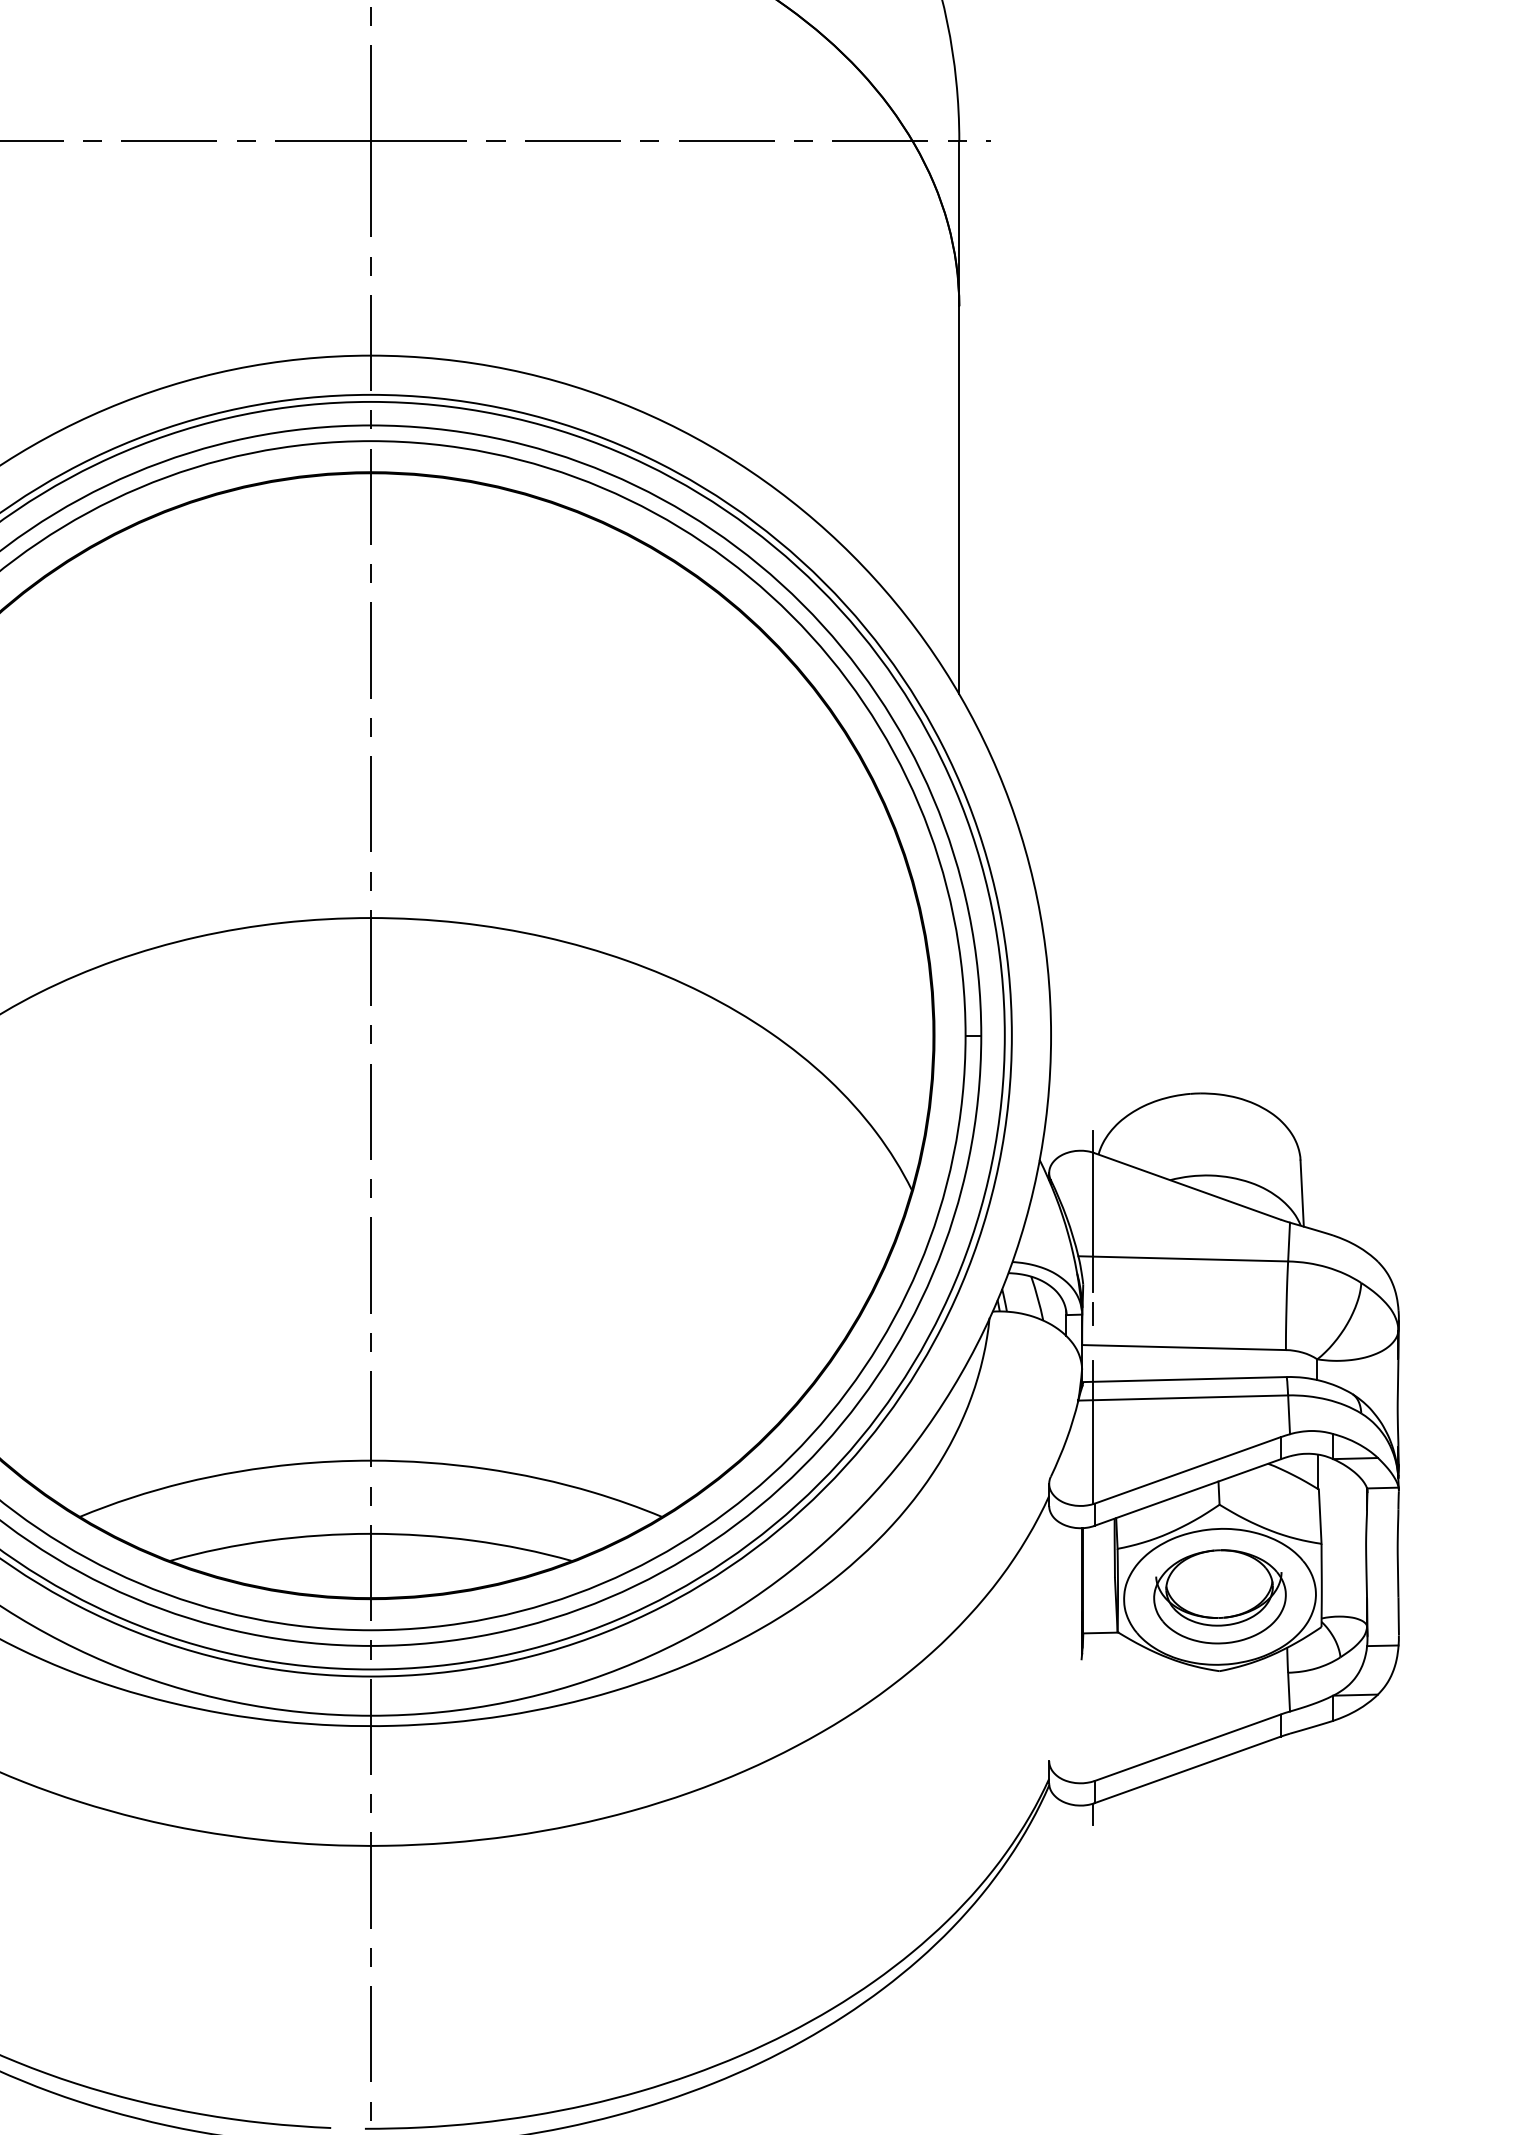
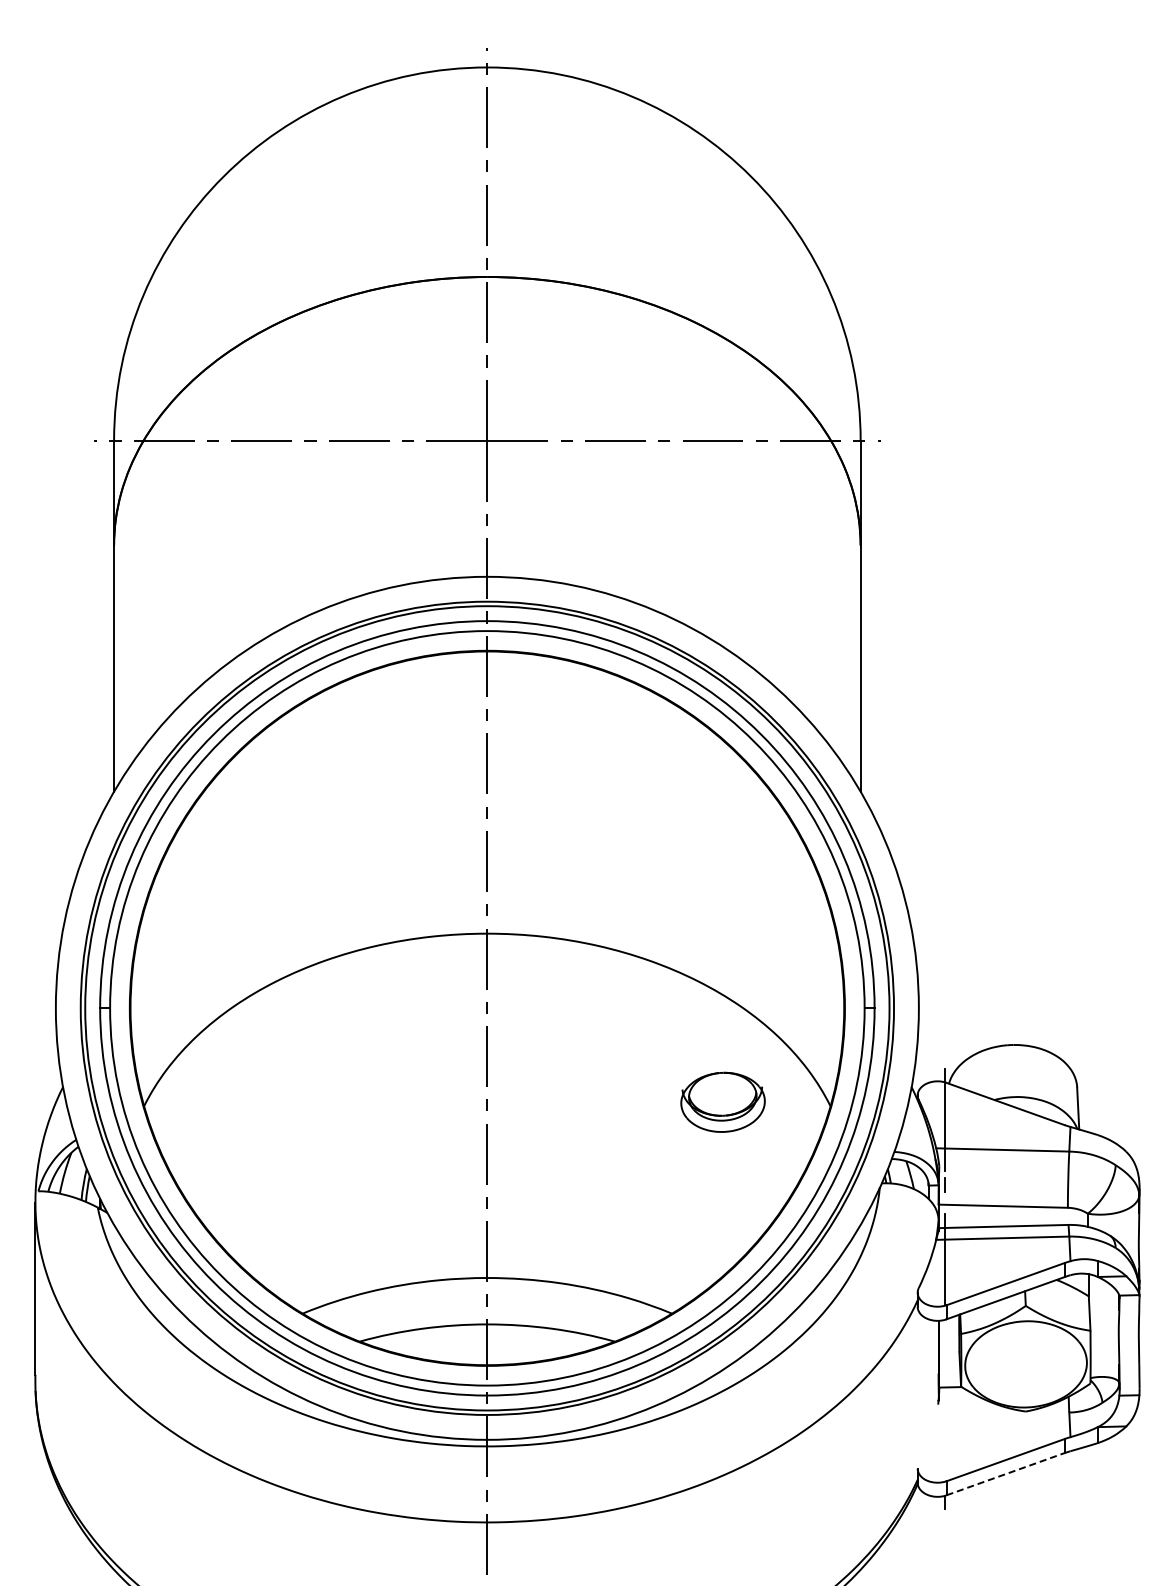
part: (1219, 1595) -> (722, 1101), moved
line: (1187, 1770) -> (1005, 1474), solid -> dashed

